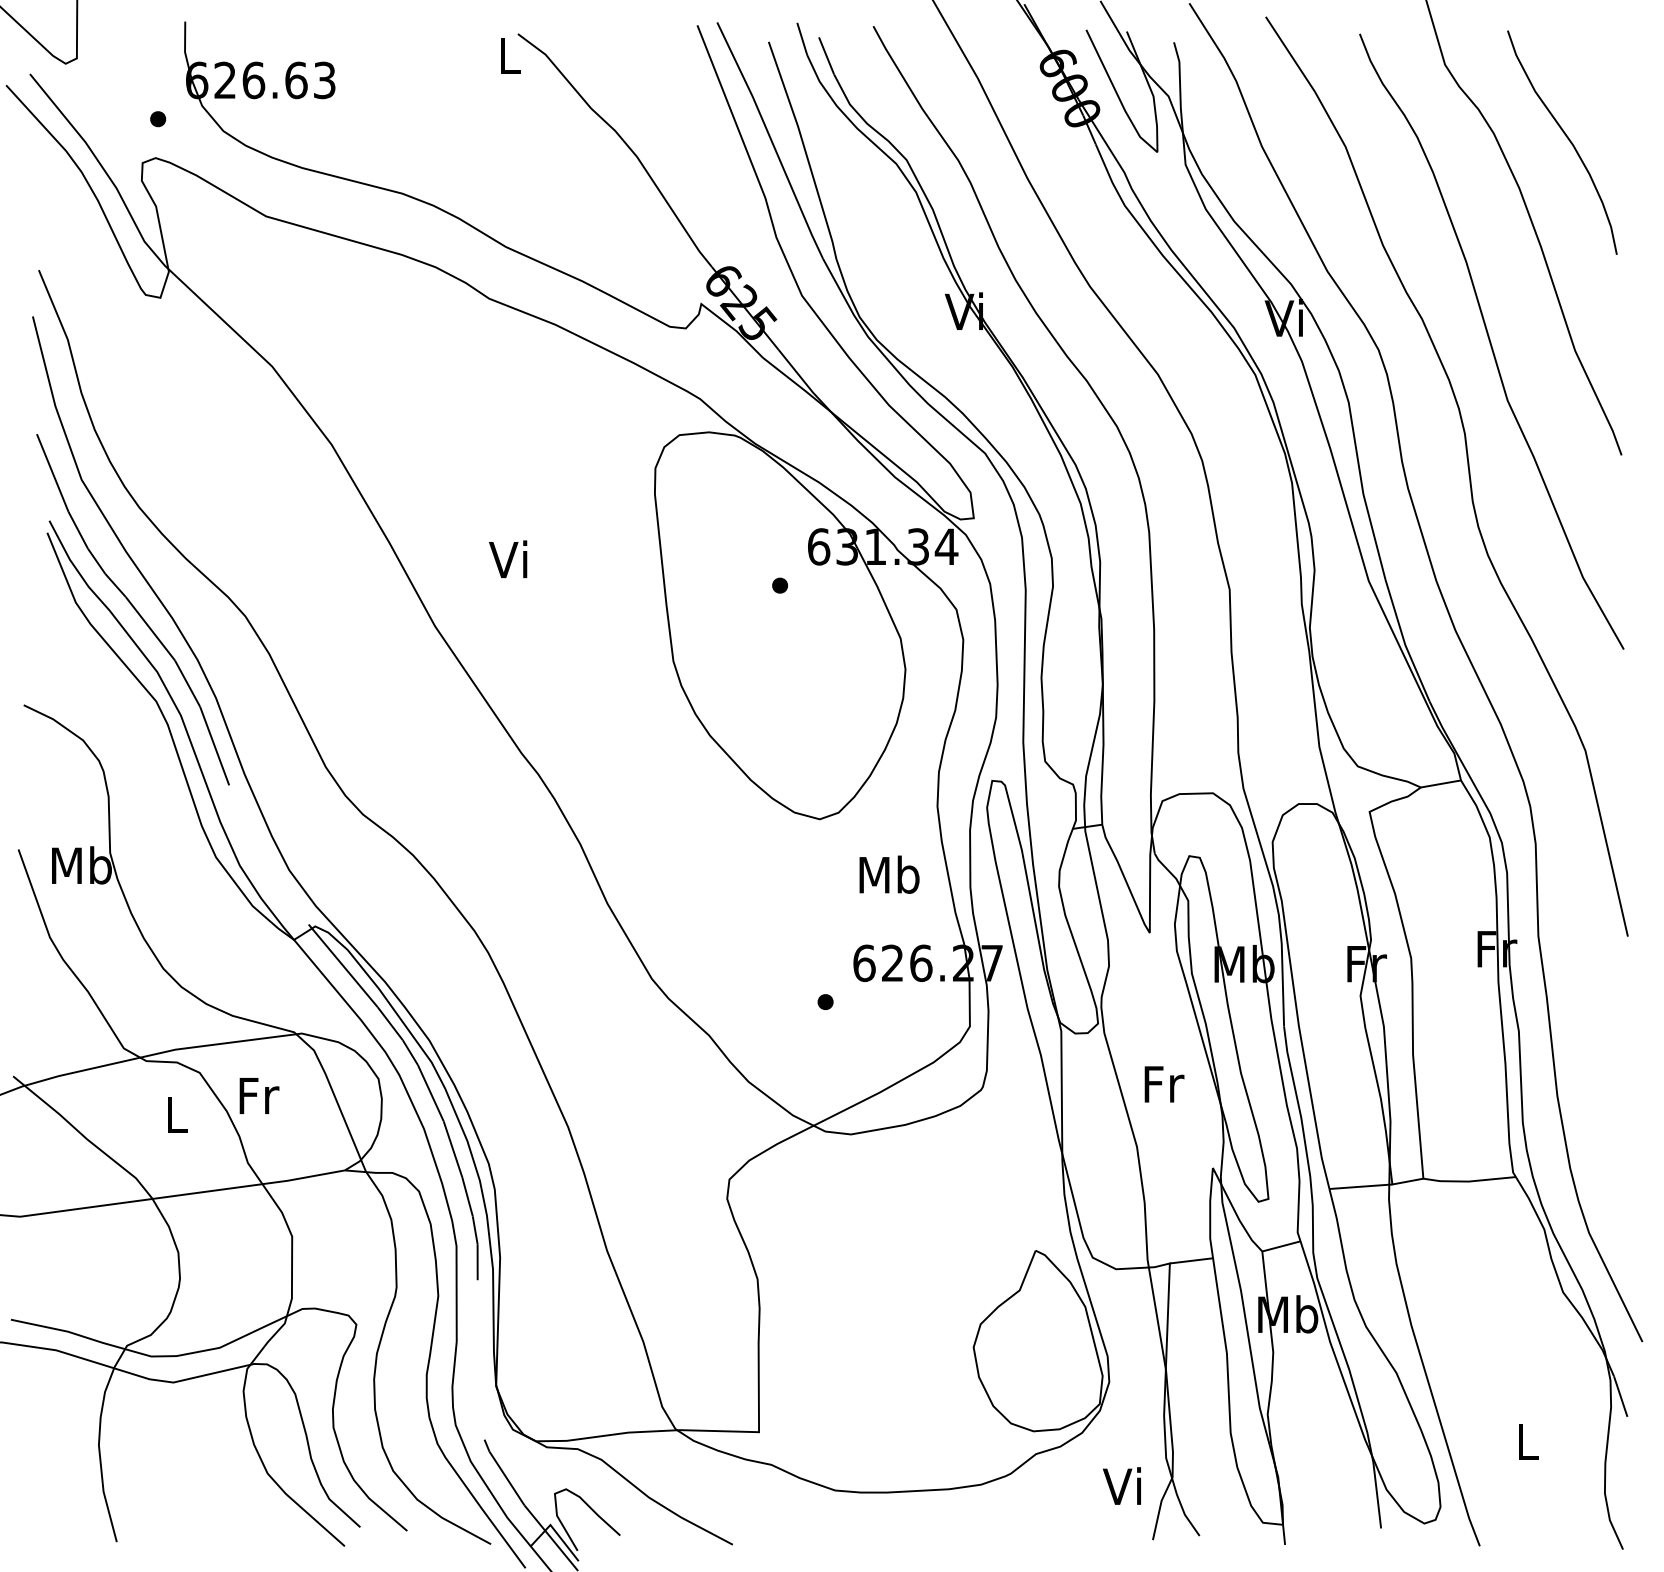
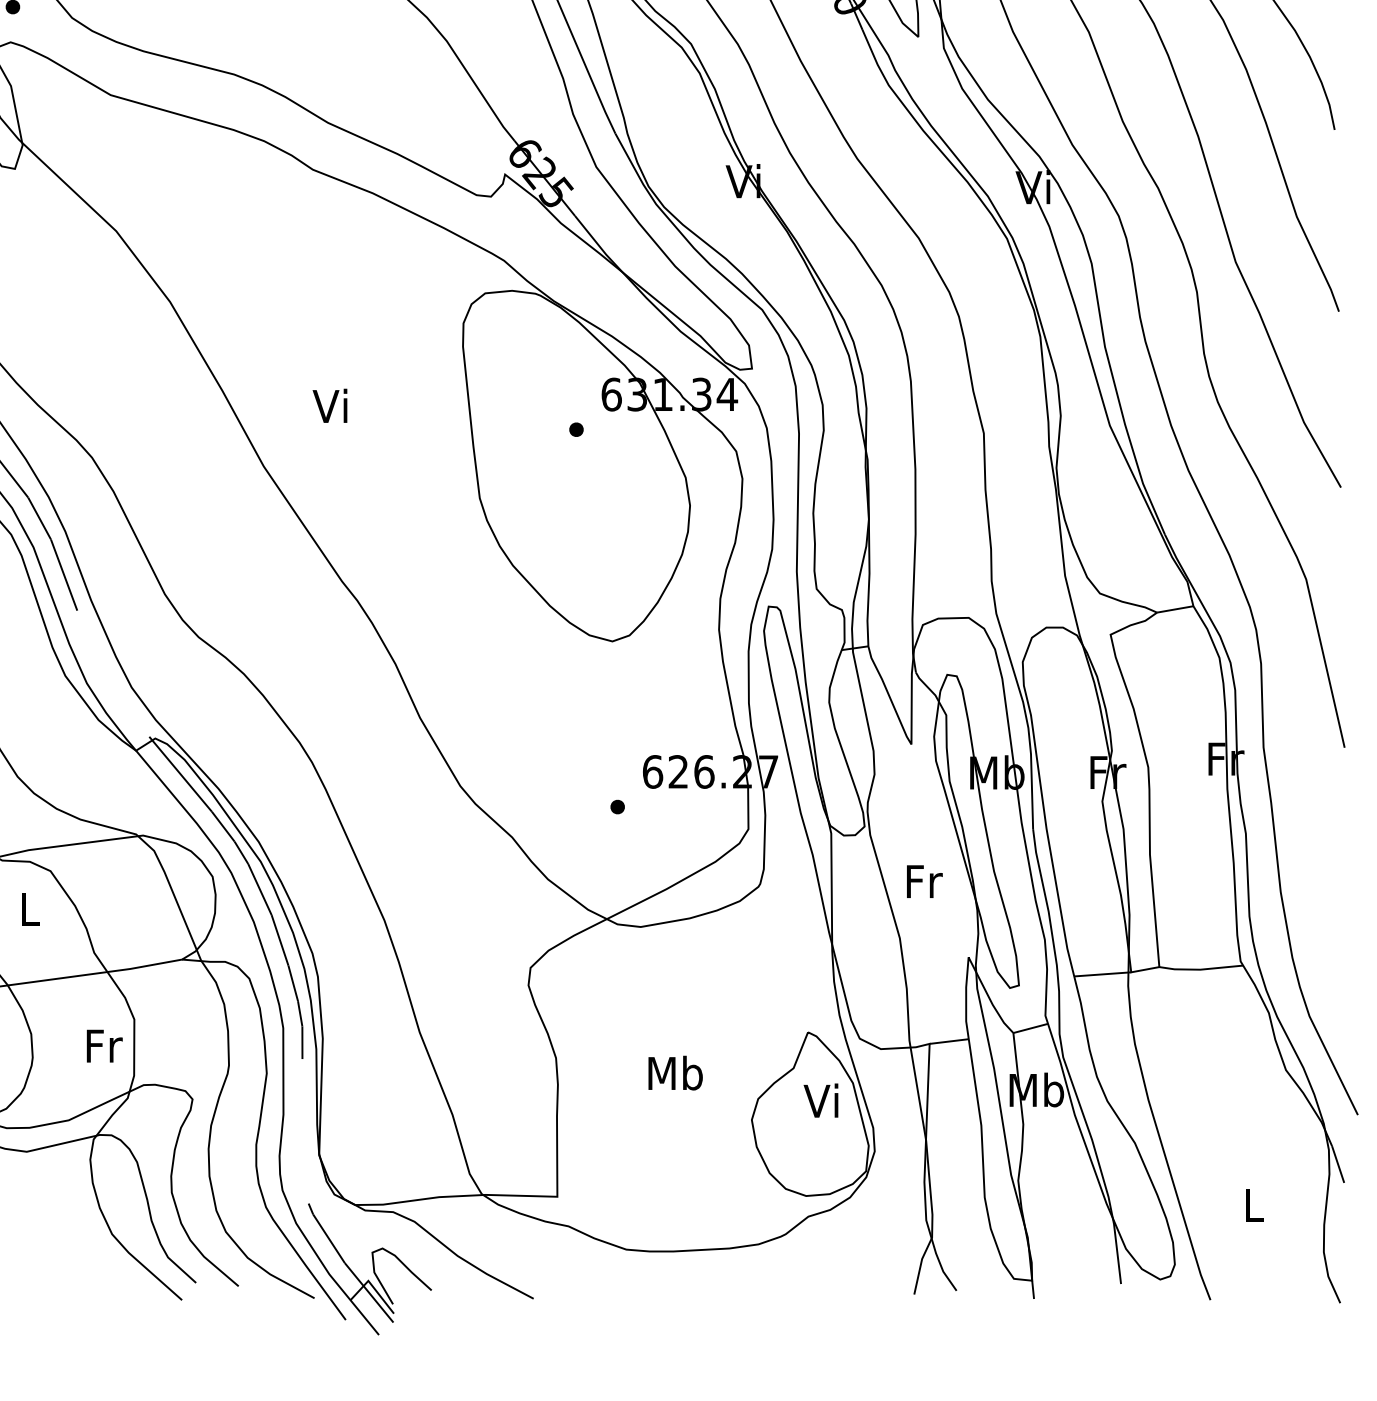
text: (889, 874) -> (675, 1072), moved
text: (259, 1095) -> (104, 1045), moved
text: (1121, 1485) -> (820, 1100), moved

